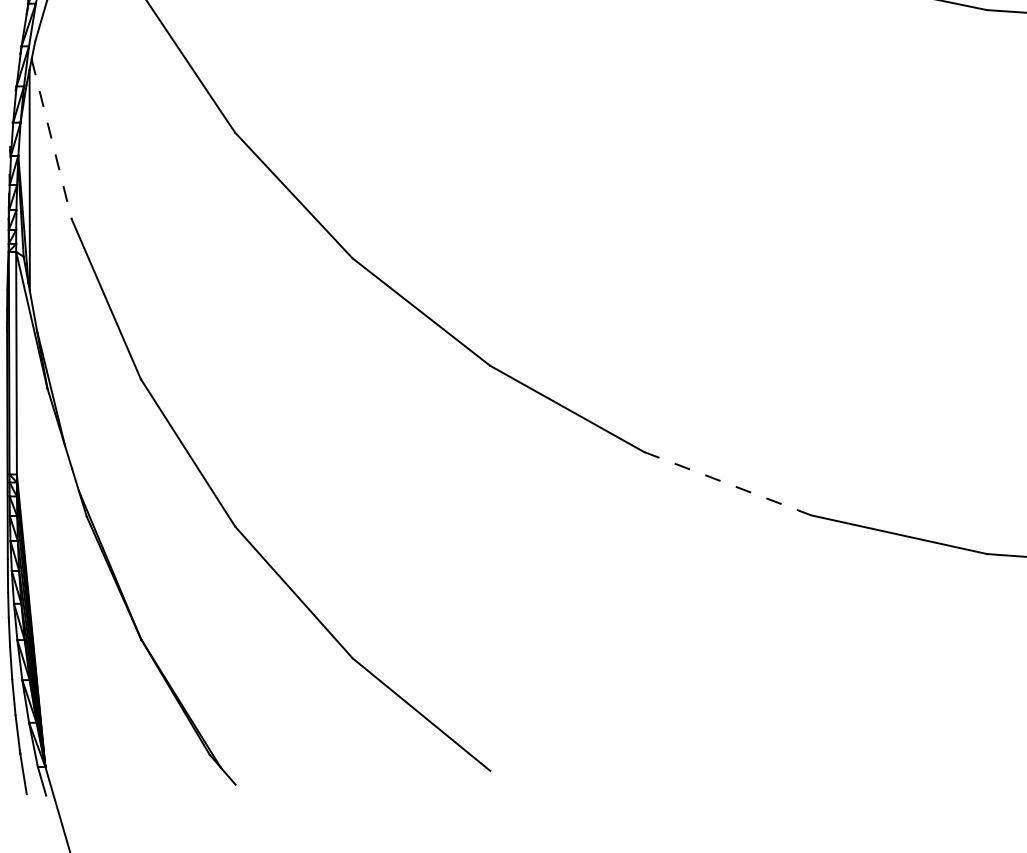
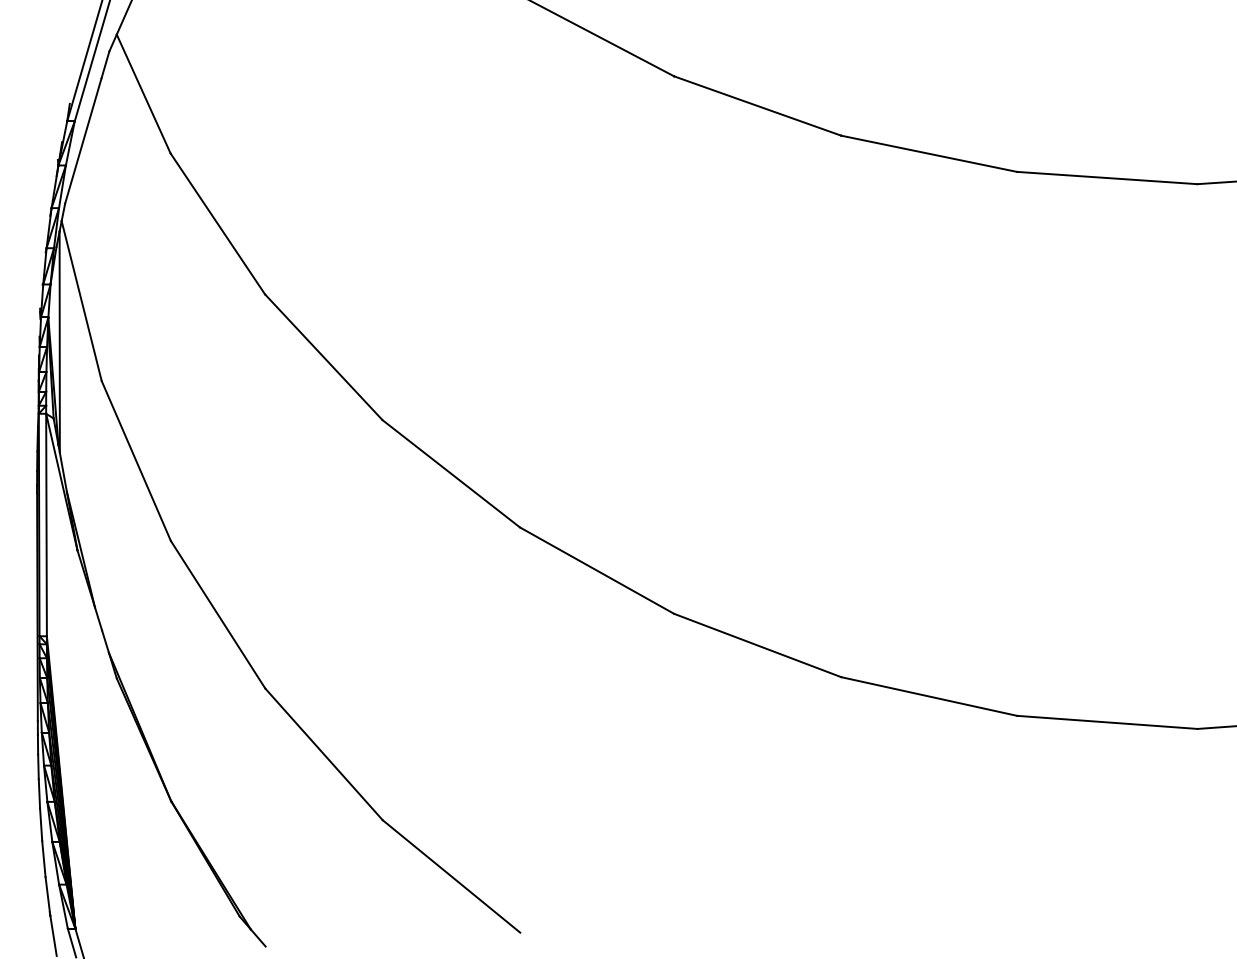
line: (51, 139) -> (81, 301), dashed -> solid
line: (728, 483) -> (758, 645), dashed -> solid

